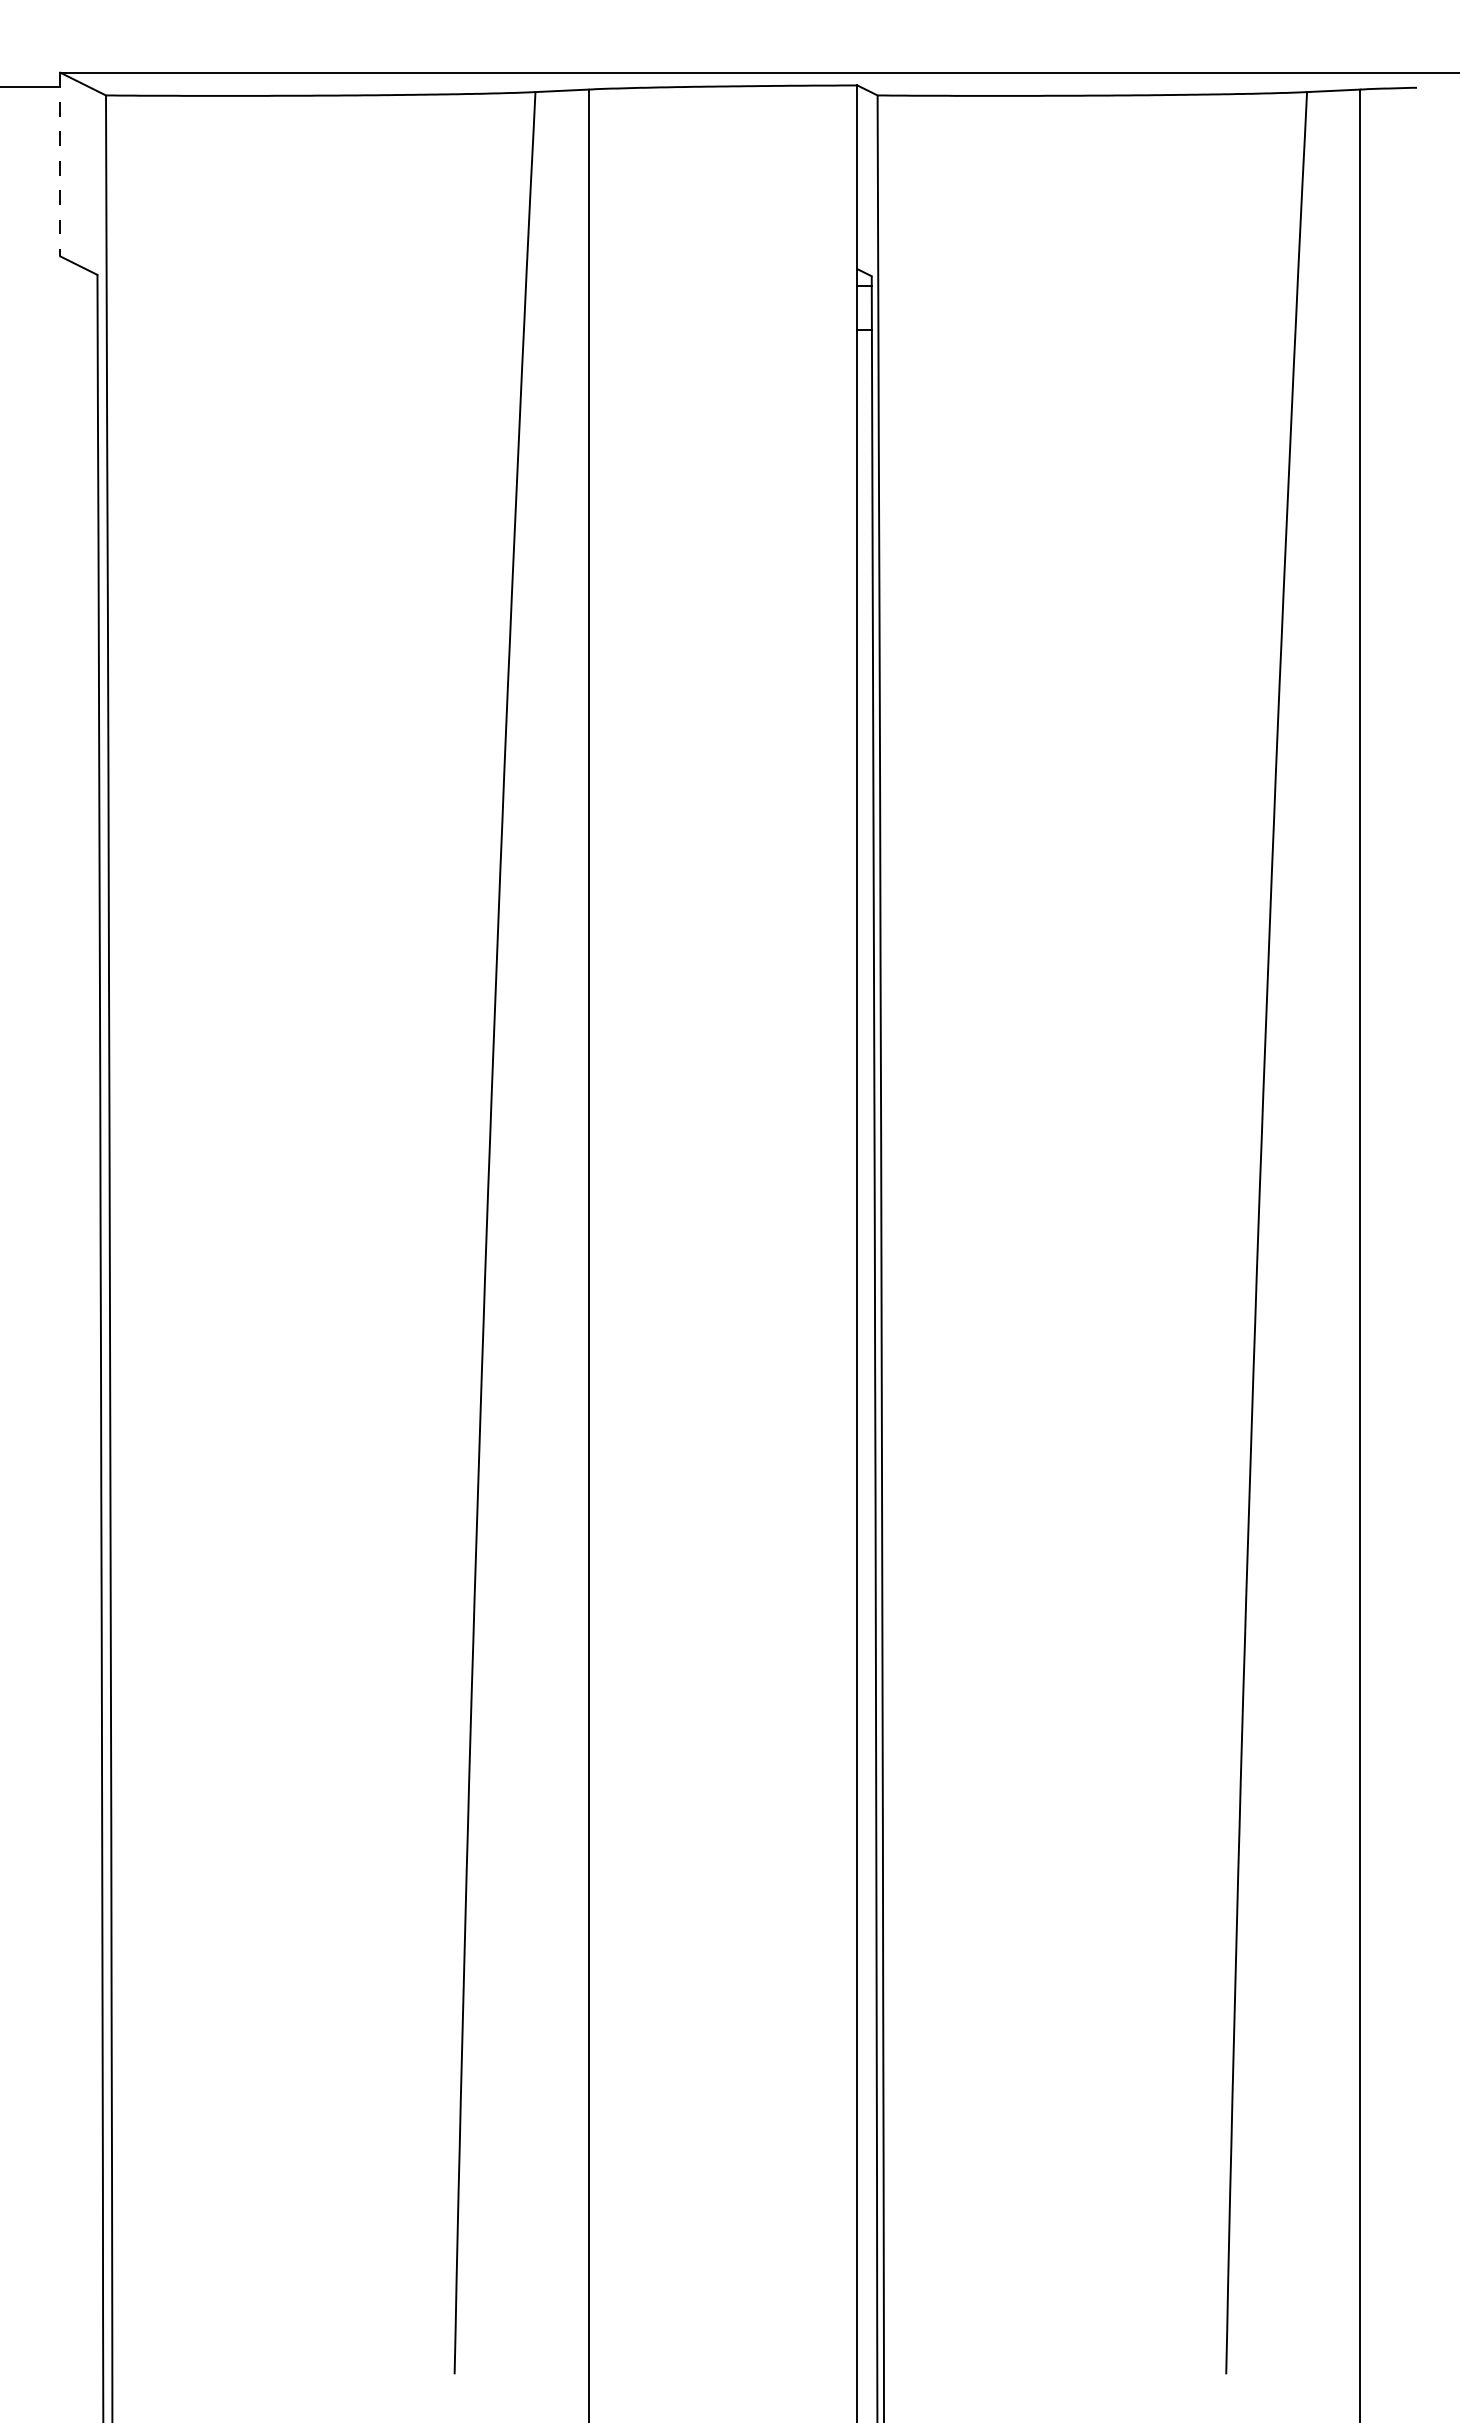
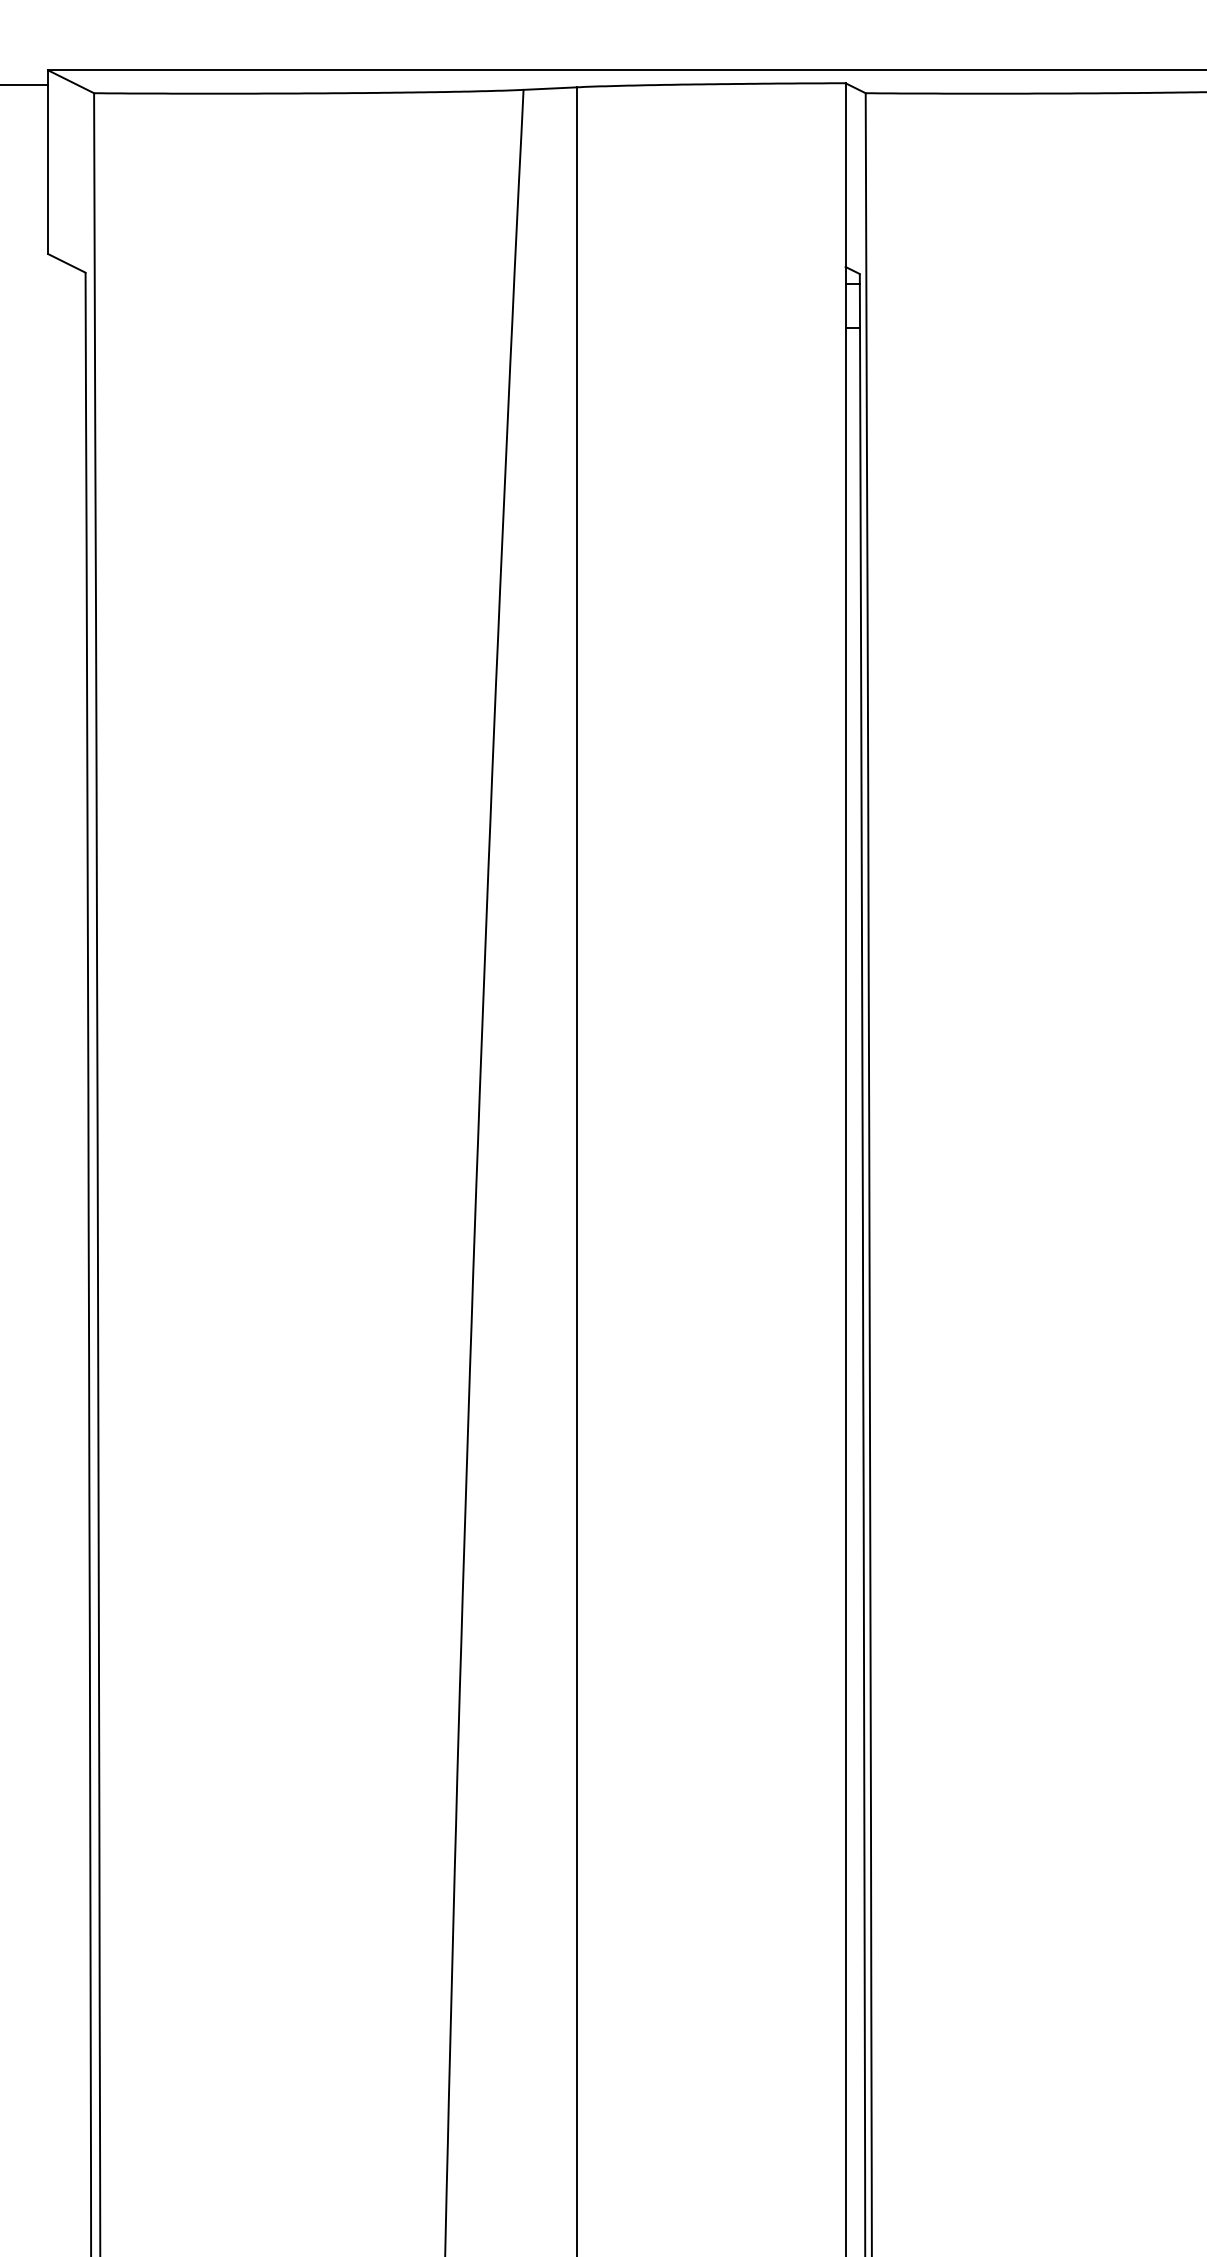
line: (60, 164) -> (48, 162), dashed -> solid

